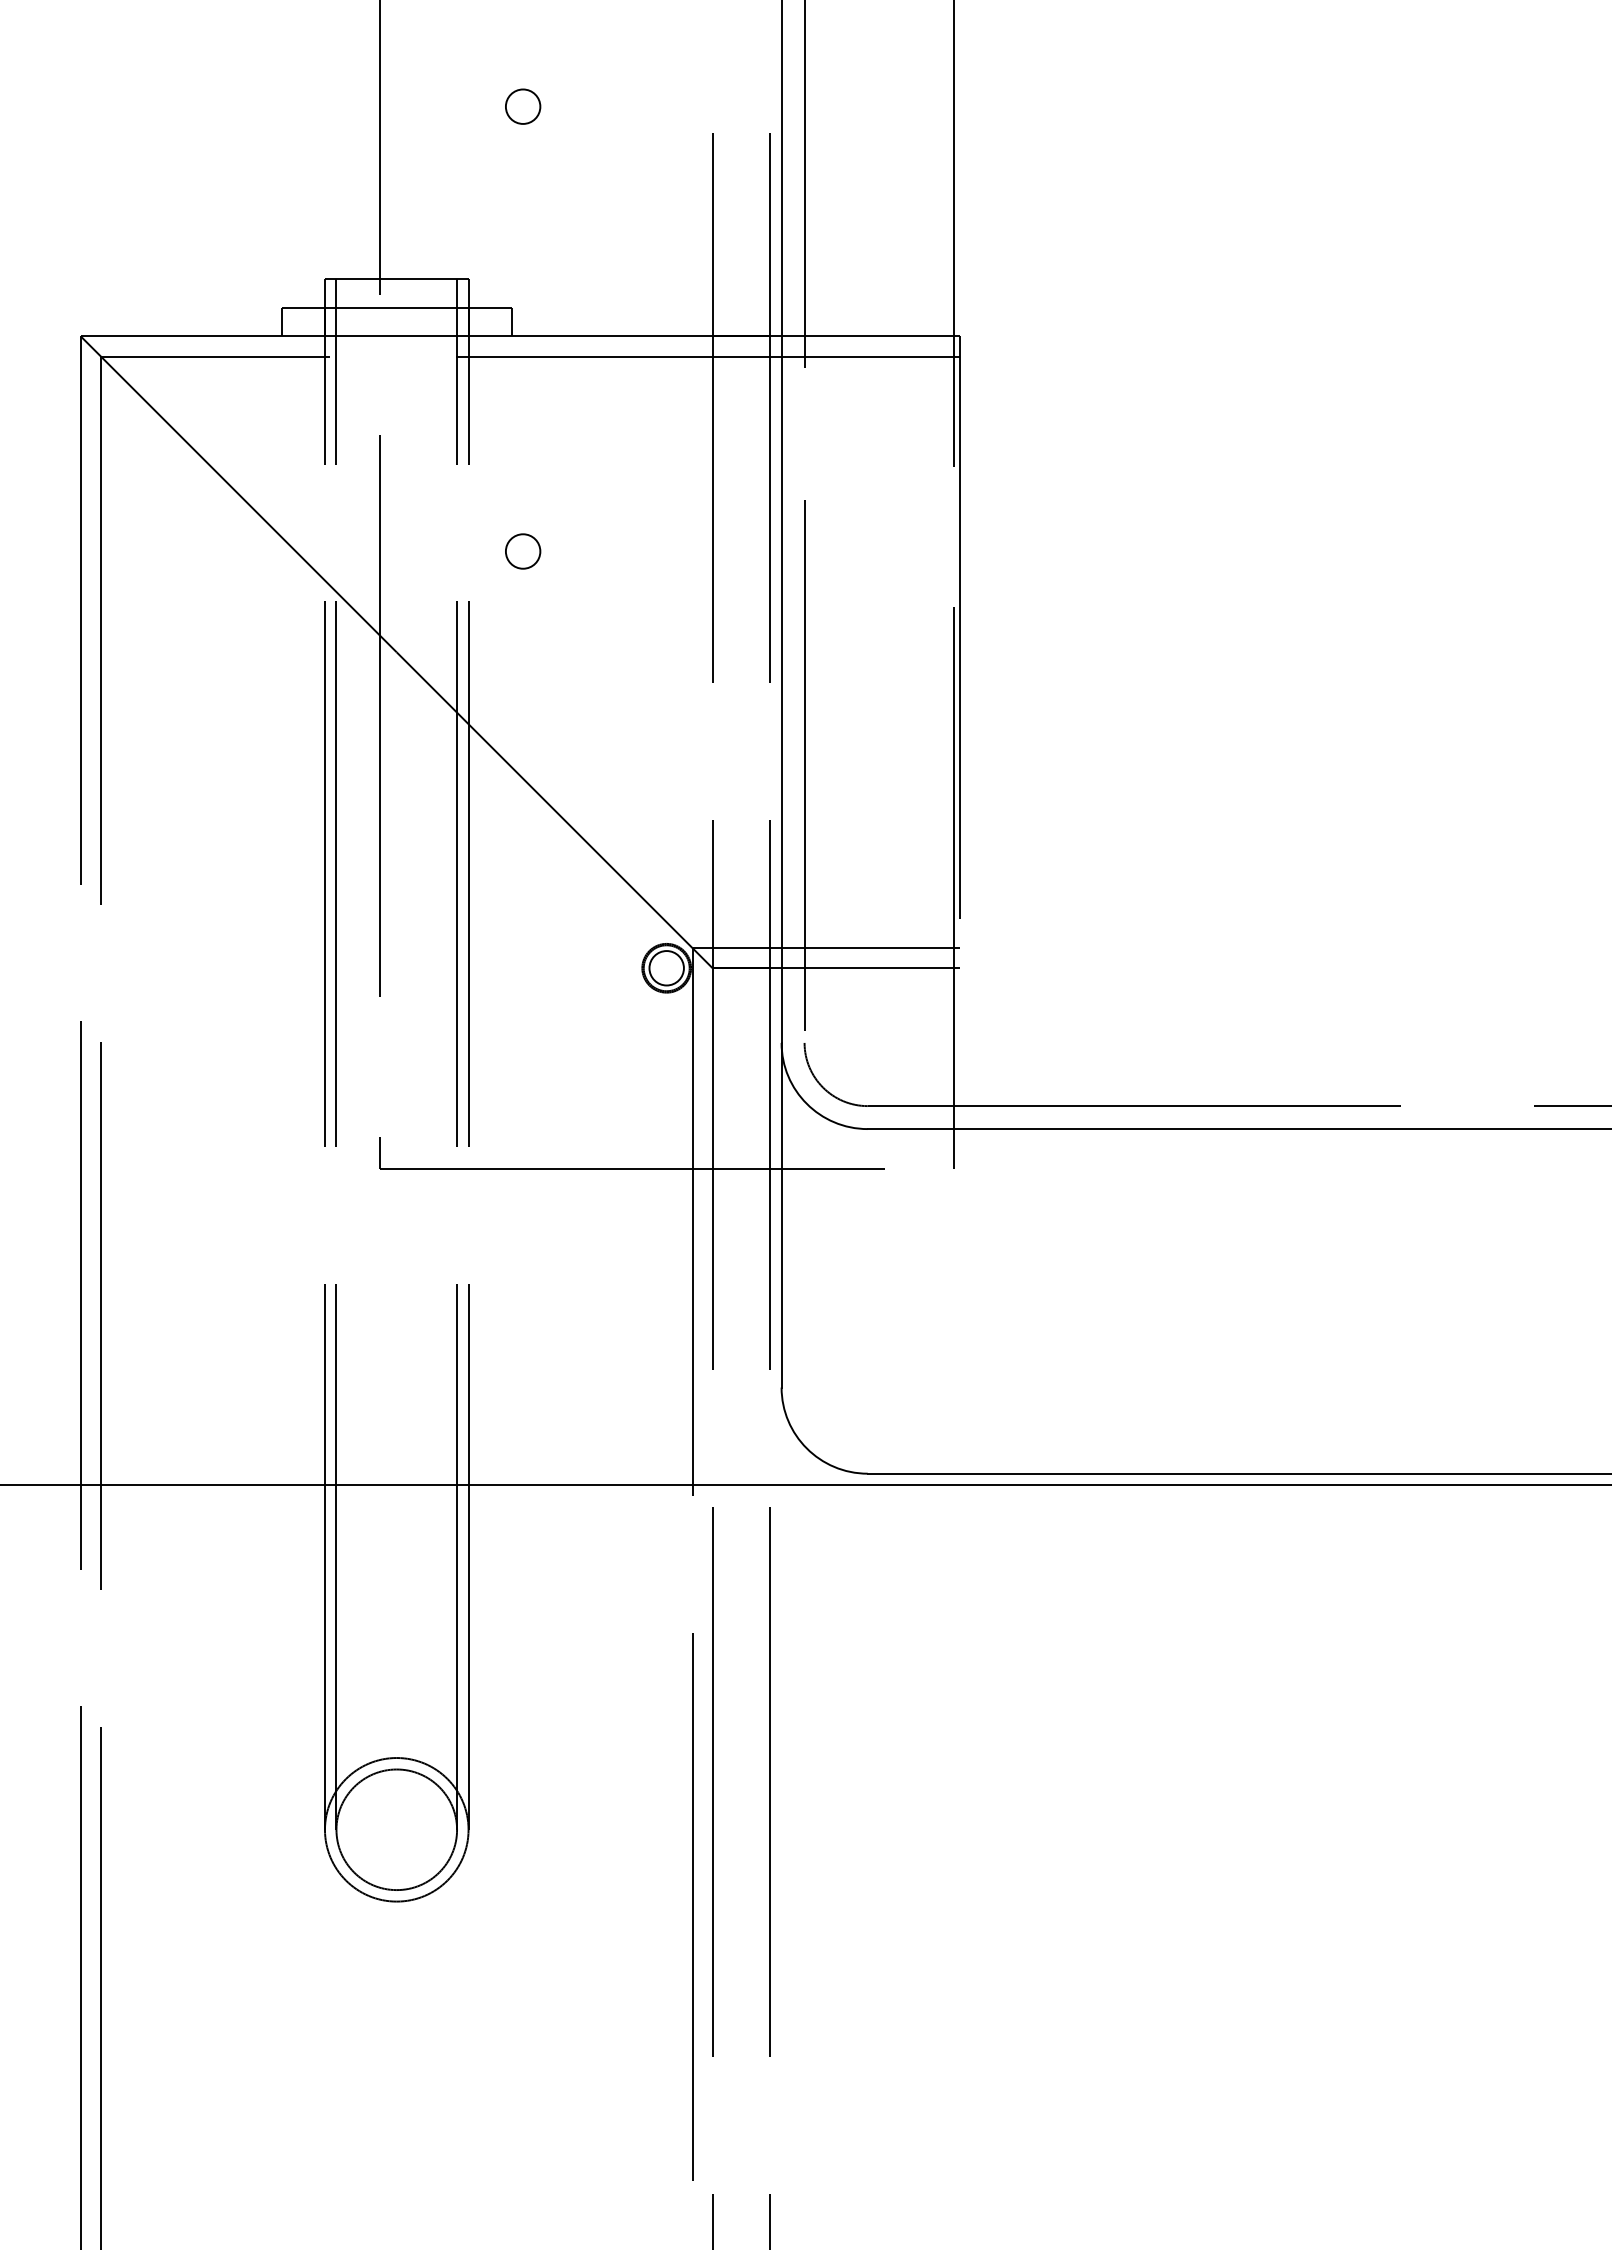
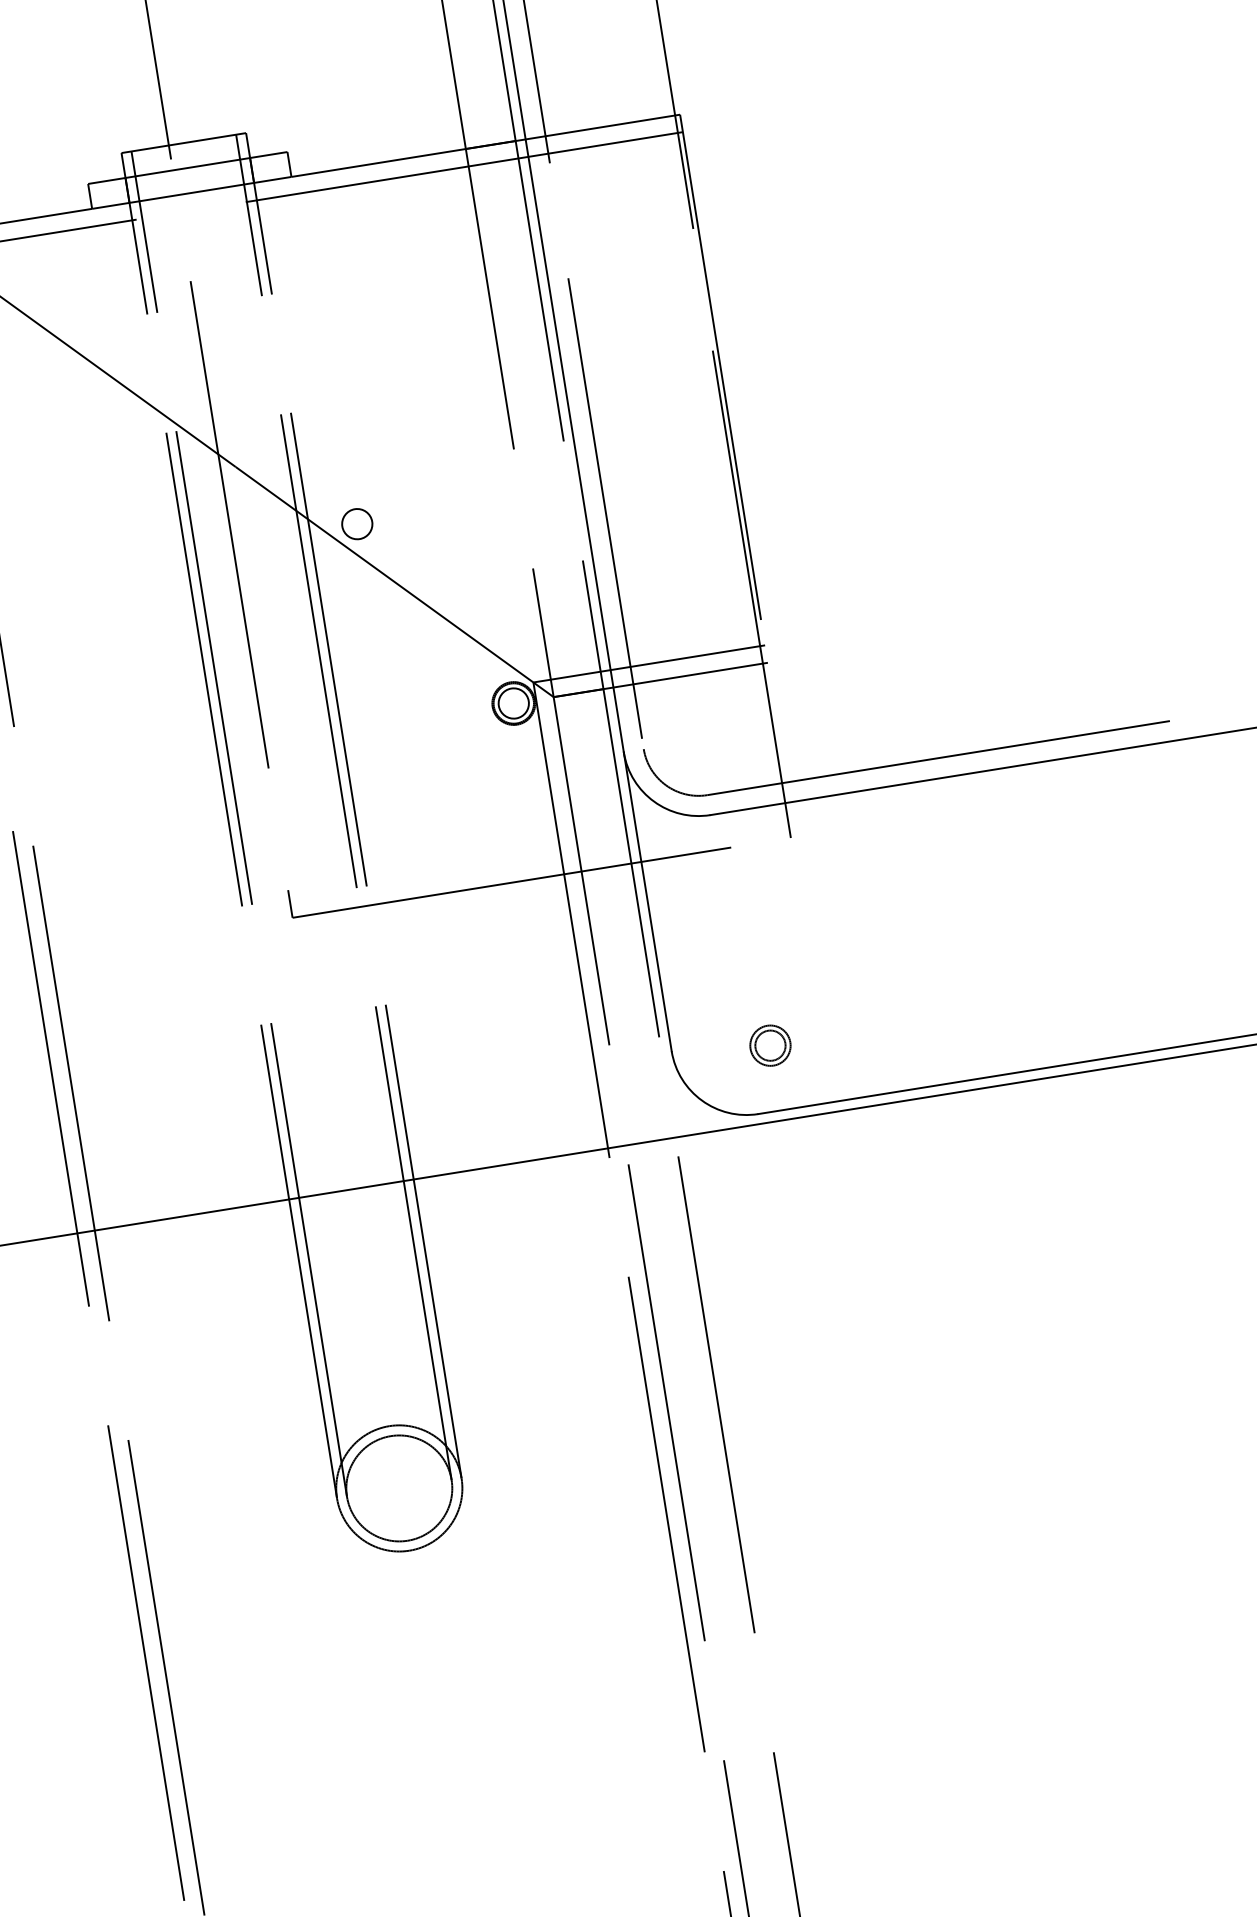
circle: (523, 551) -> (357, 524), moved
part: (893, 1398) -> (770, 1045), added

